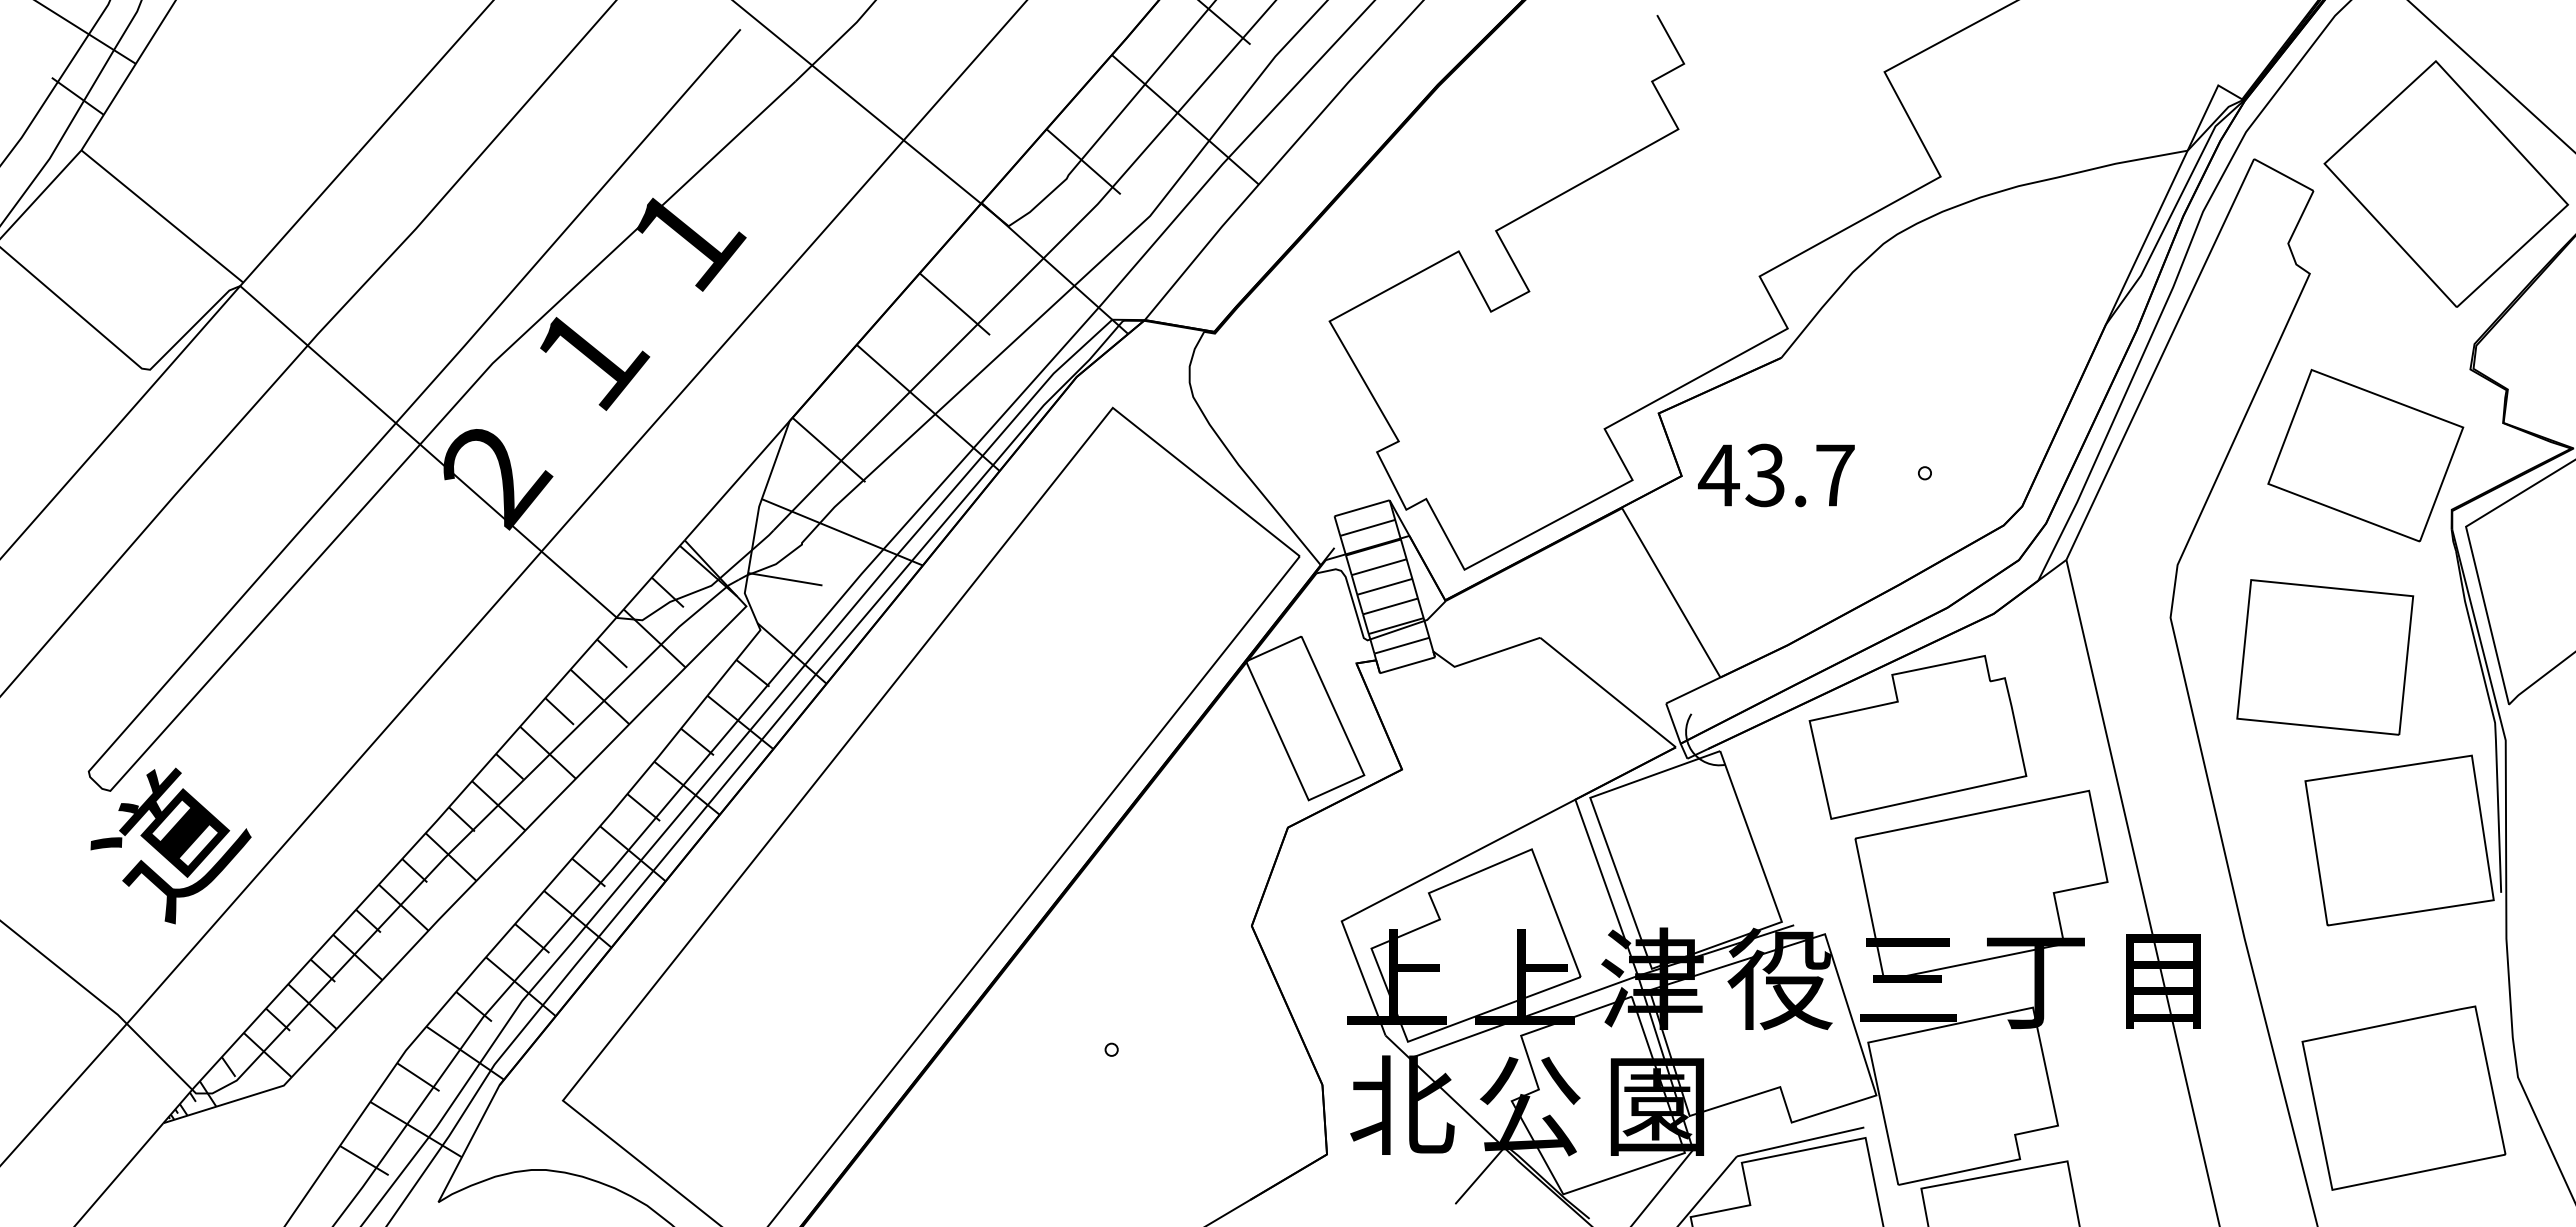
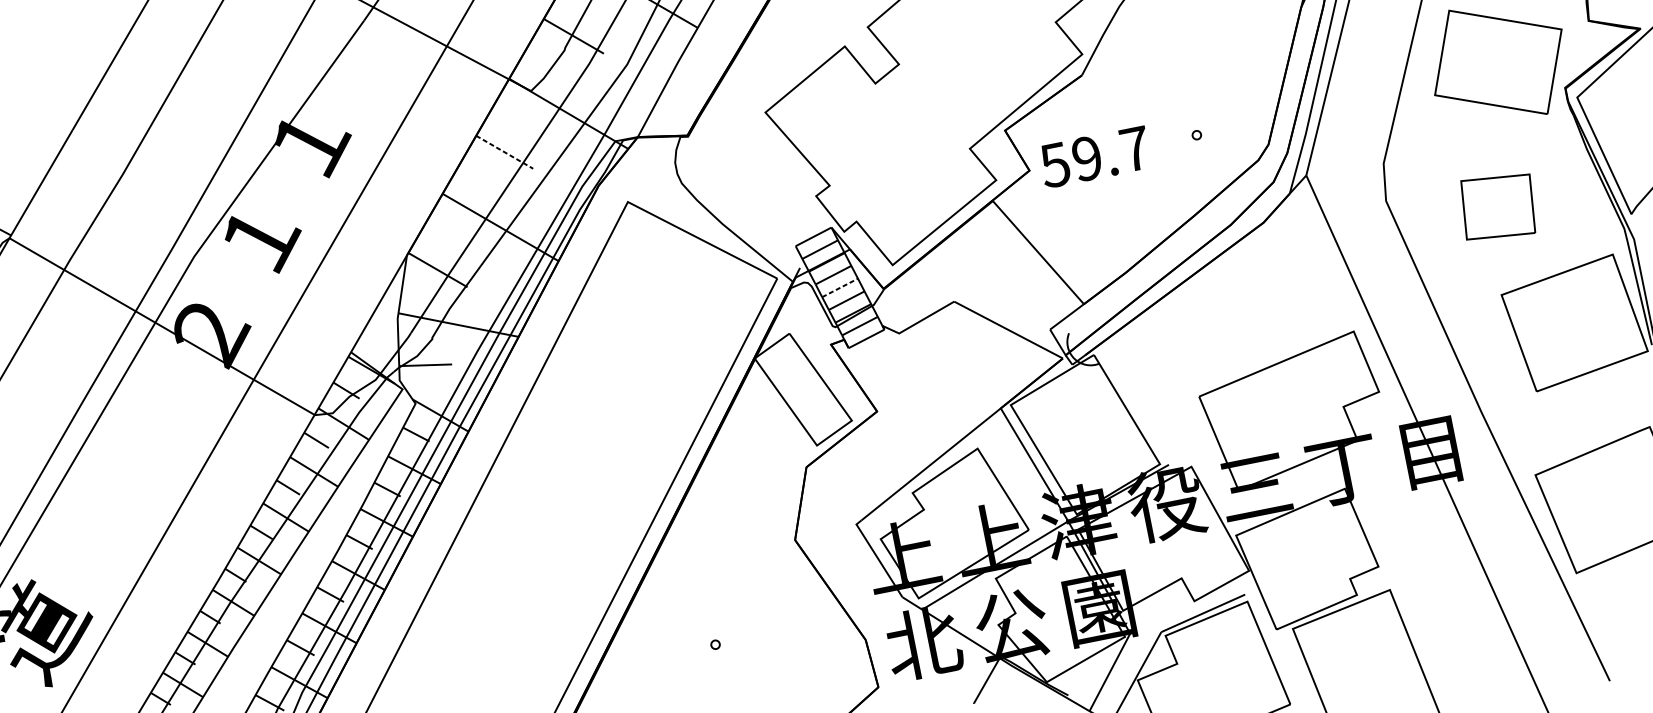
line: (954, 304) -> (504, 152), solid -> dashed
text: (1741, 475) -> (1070, 162), 43.7 -> 59.7
line: (1384, 586) -> (839, 287), solid -> dashed
part: (2325, 657) -> (1498, 207), size x0.6
part: (1917, 737) -> (1228, 318), removed

